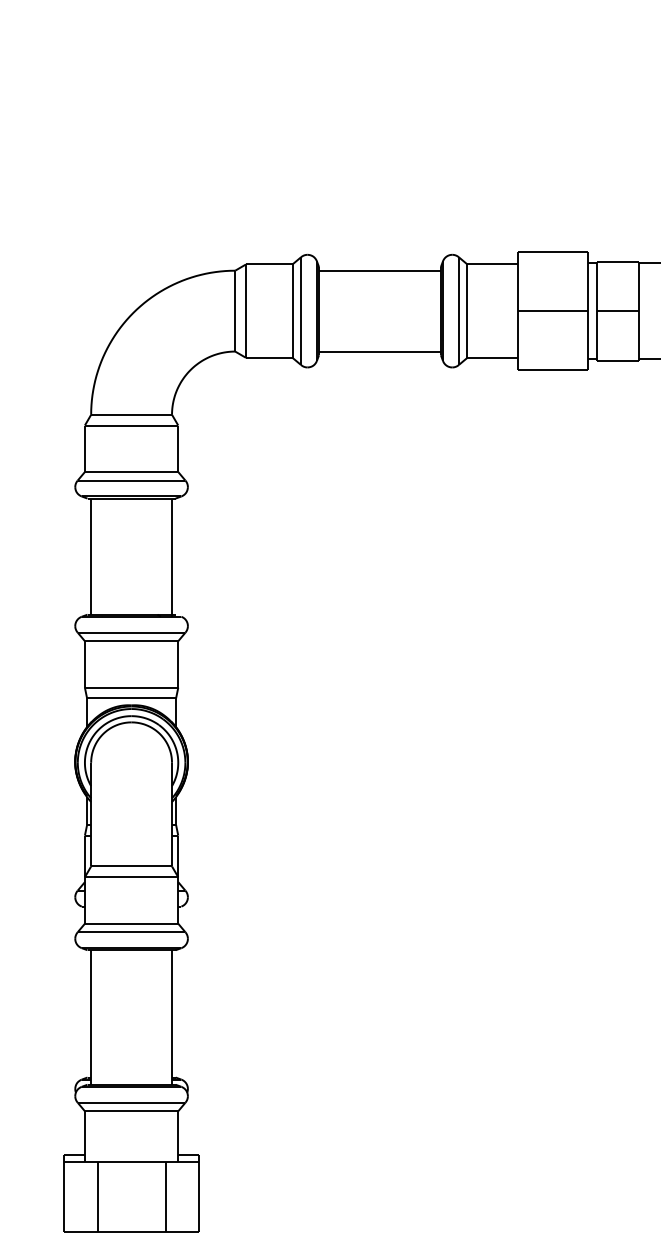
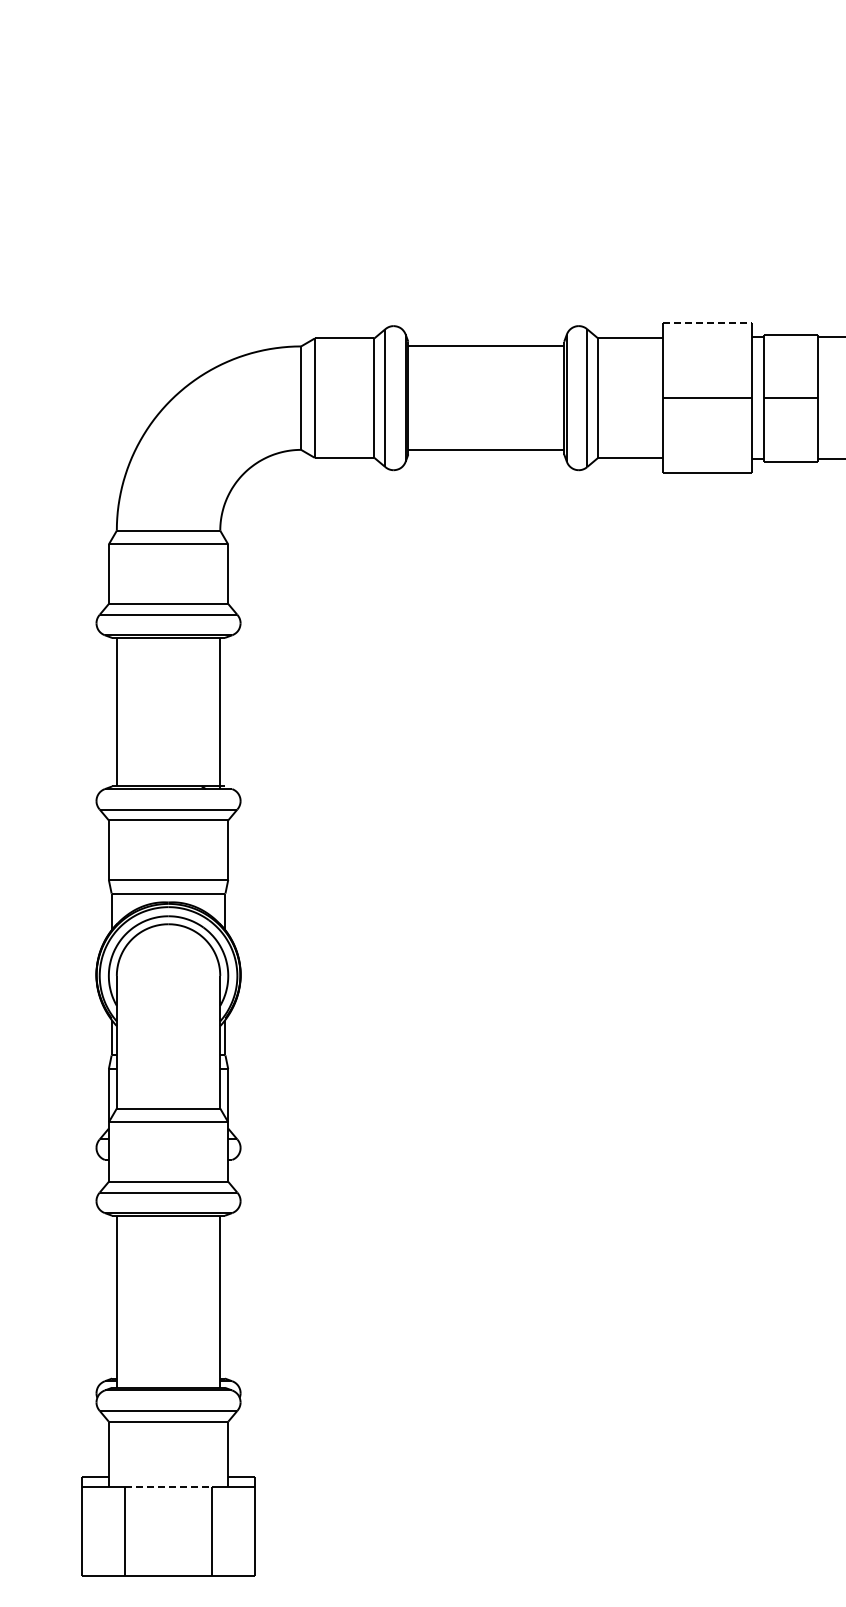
line: (552, 252) -> (707, 322), solid -> dashed
line: (132, 1161) -> (169, 1486), solid -> dashed

